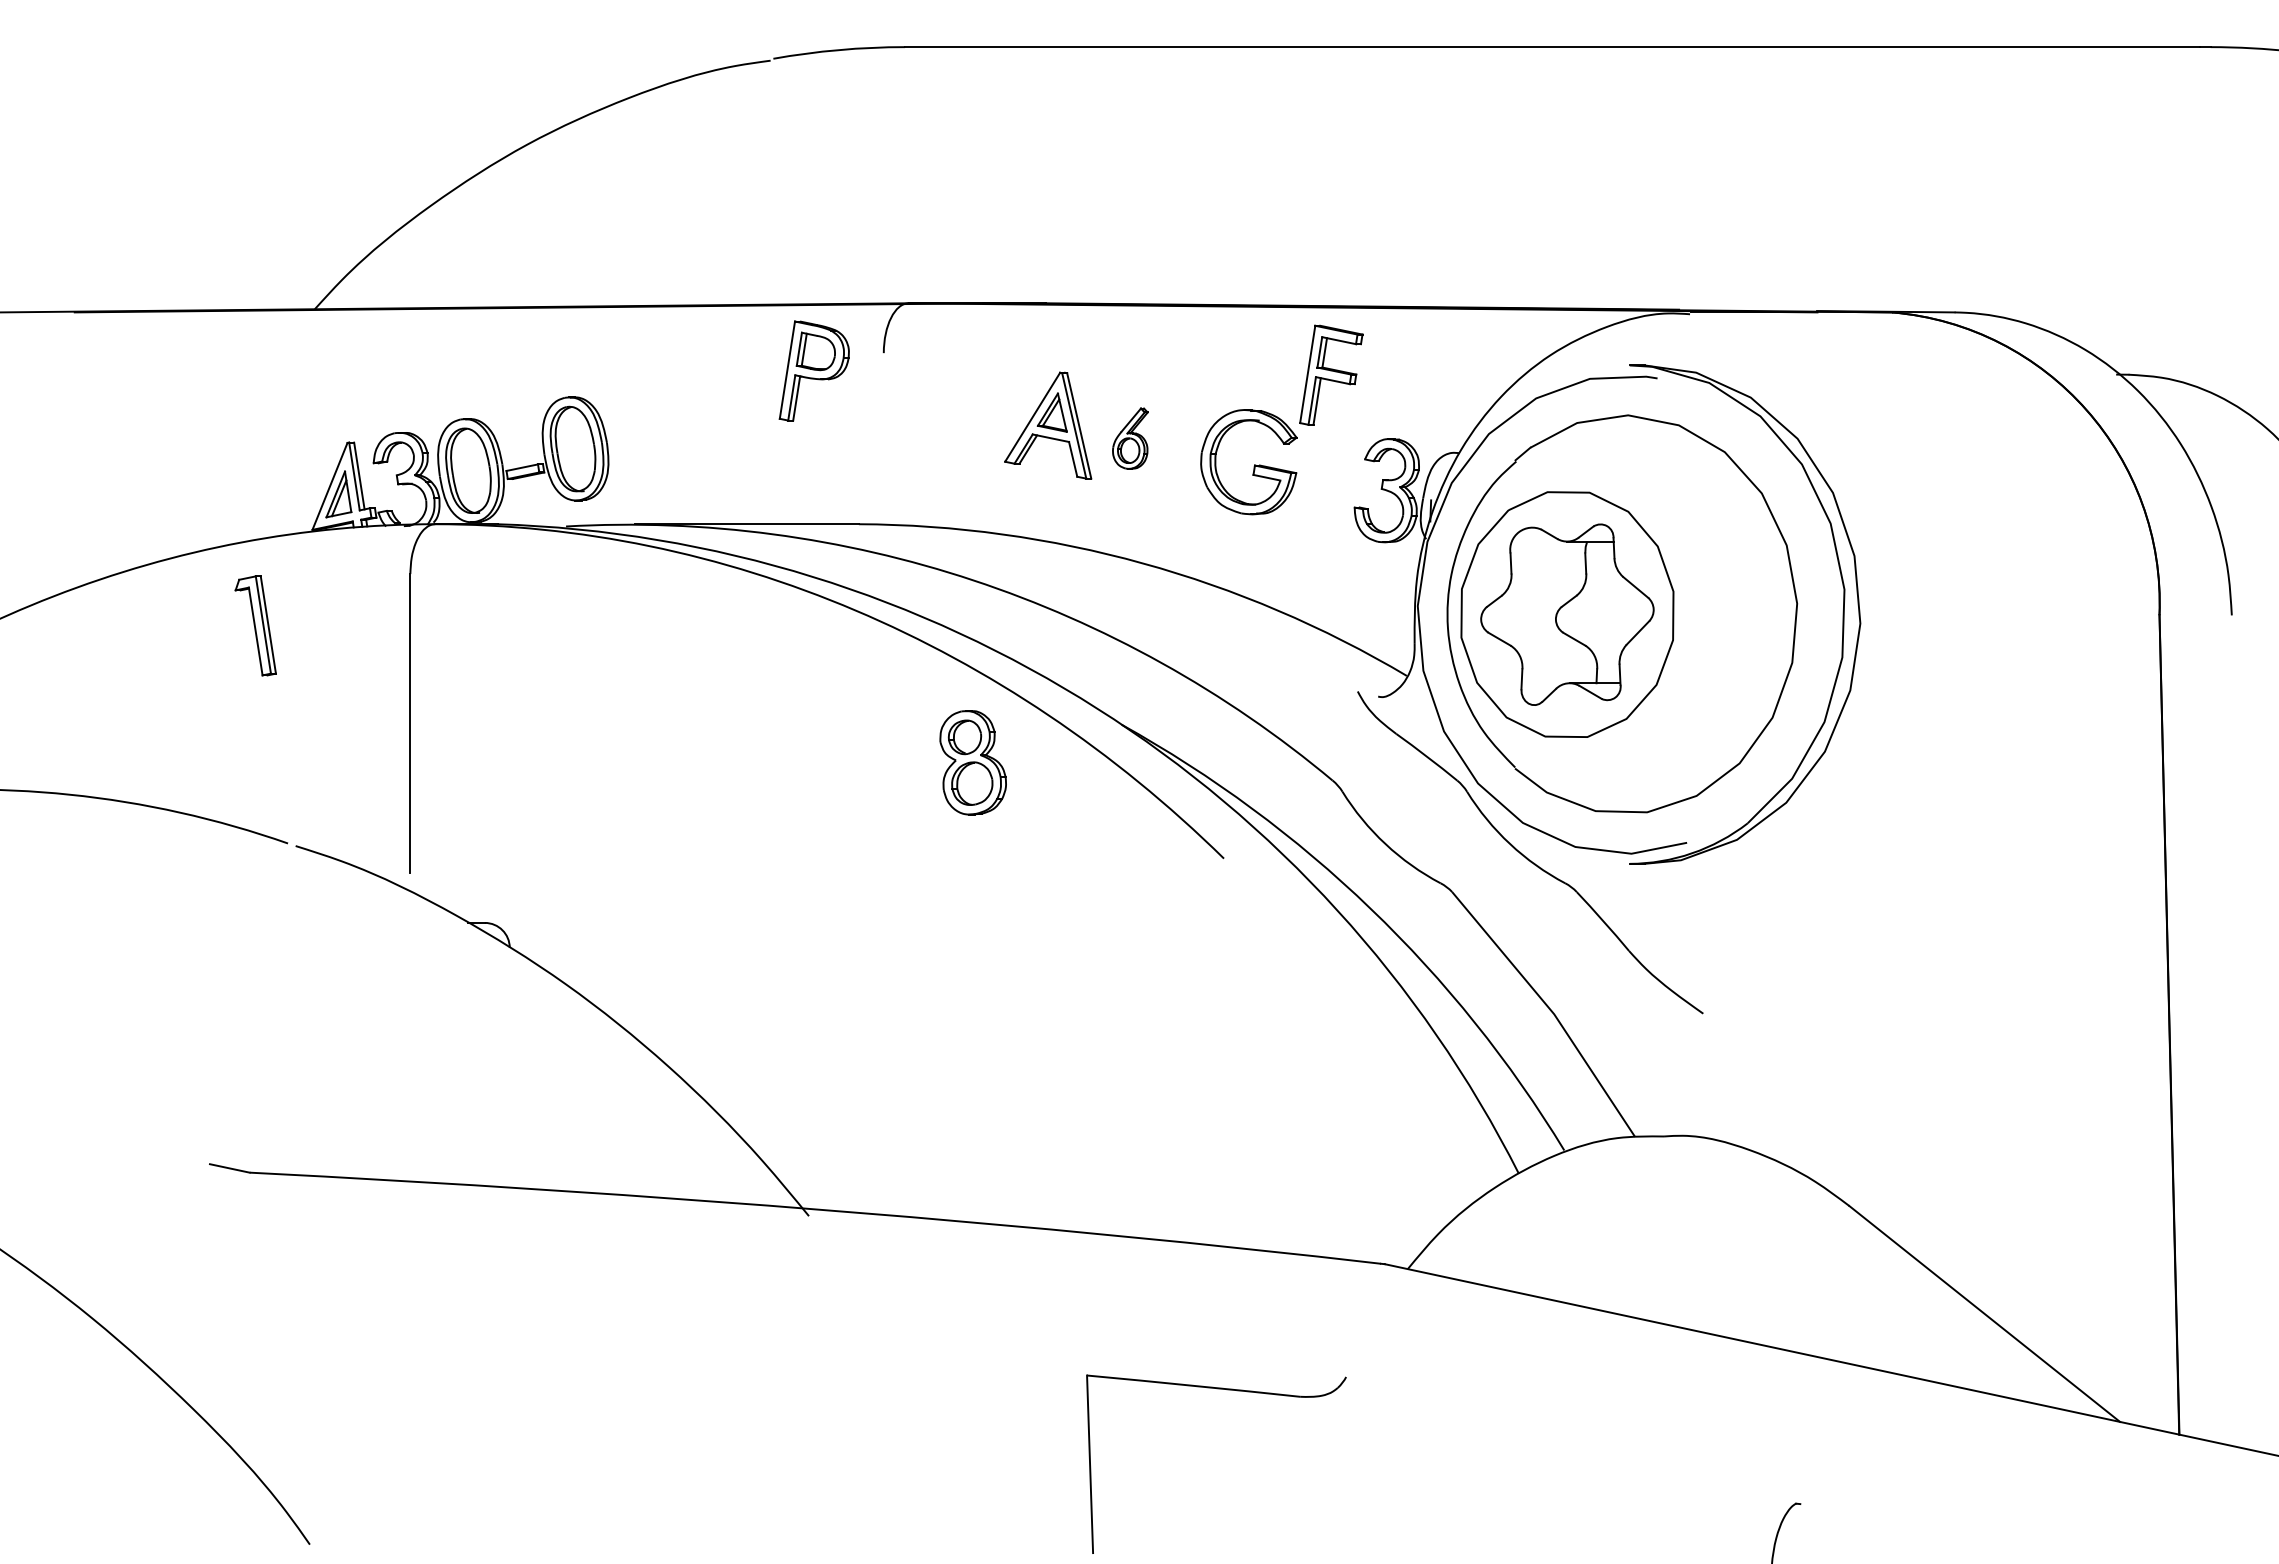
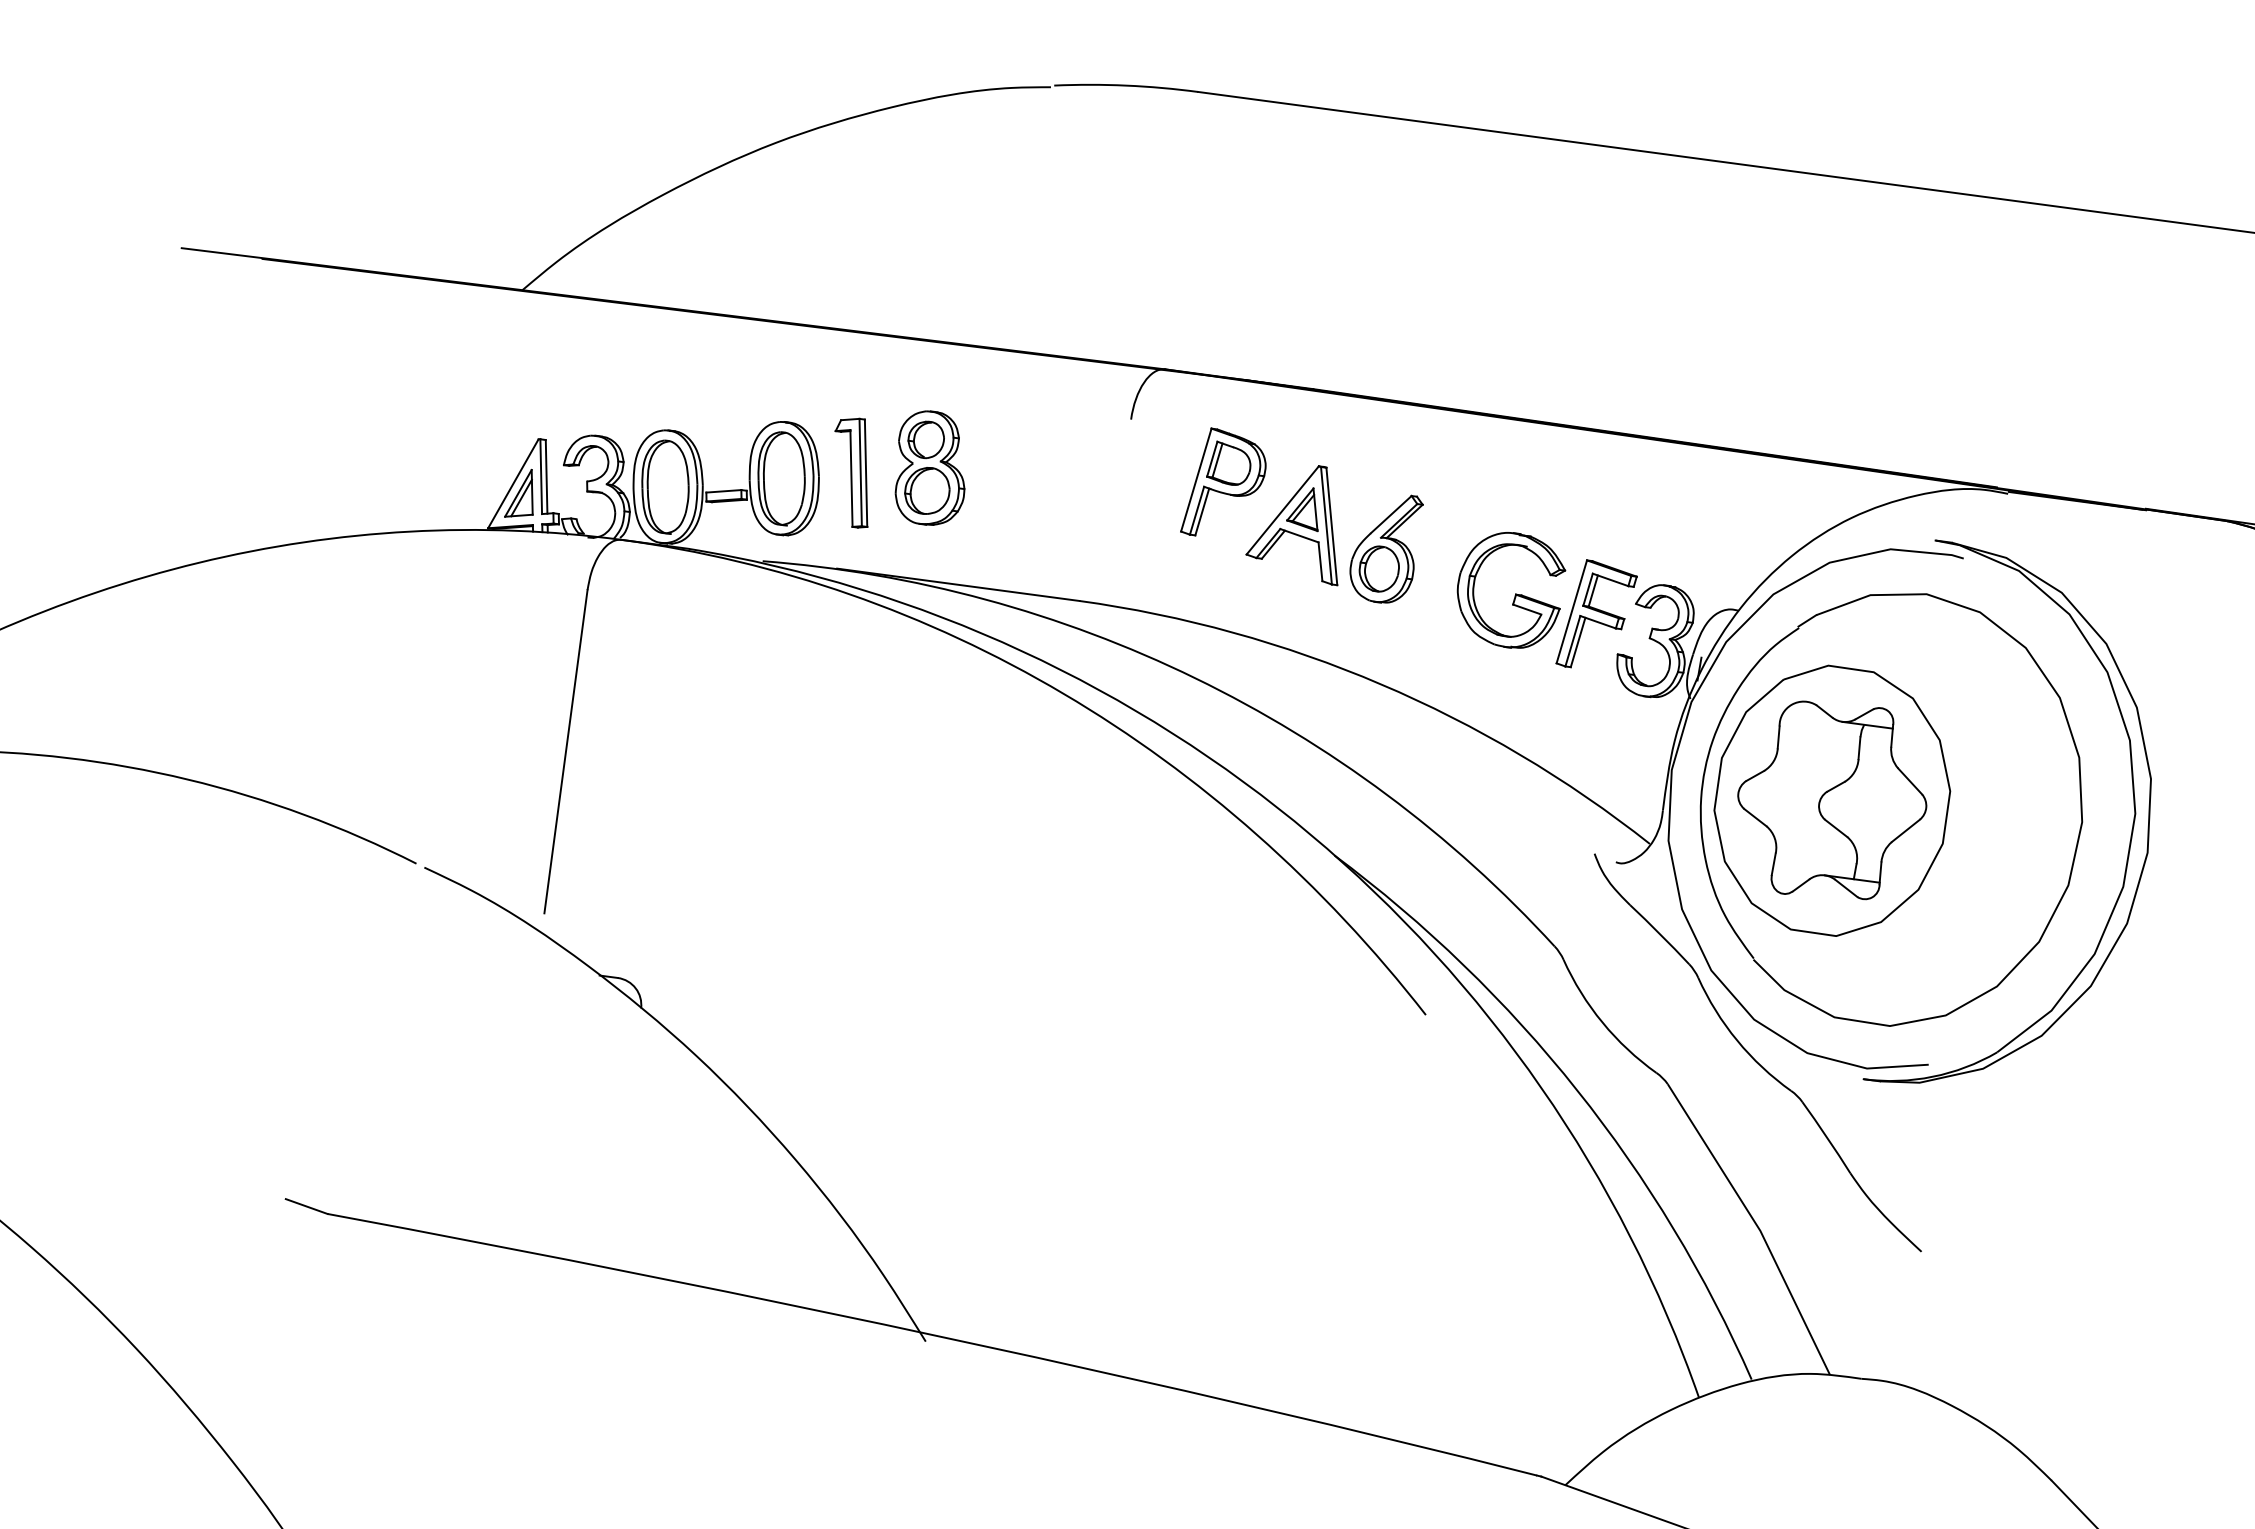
part: (813, 370) -> (1224, 484), moved
part: (1331, 374) -> (1597, 615), moved
part: (1130, 438) -> (1385, 547), size x1.67
part: (255, 625) -> (852, 471), moved
part: (972, 762) -> (930, 468), moved

